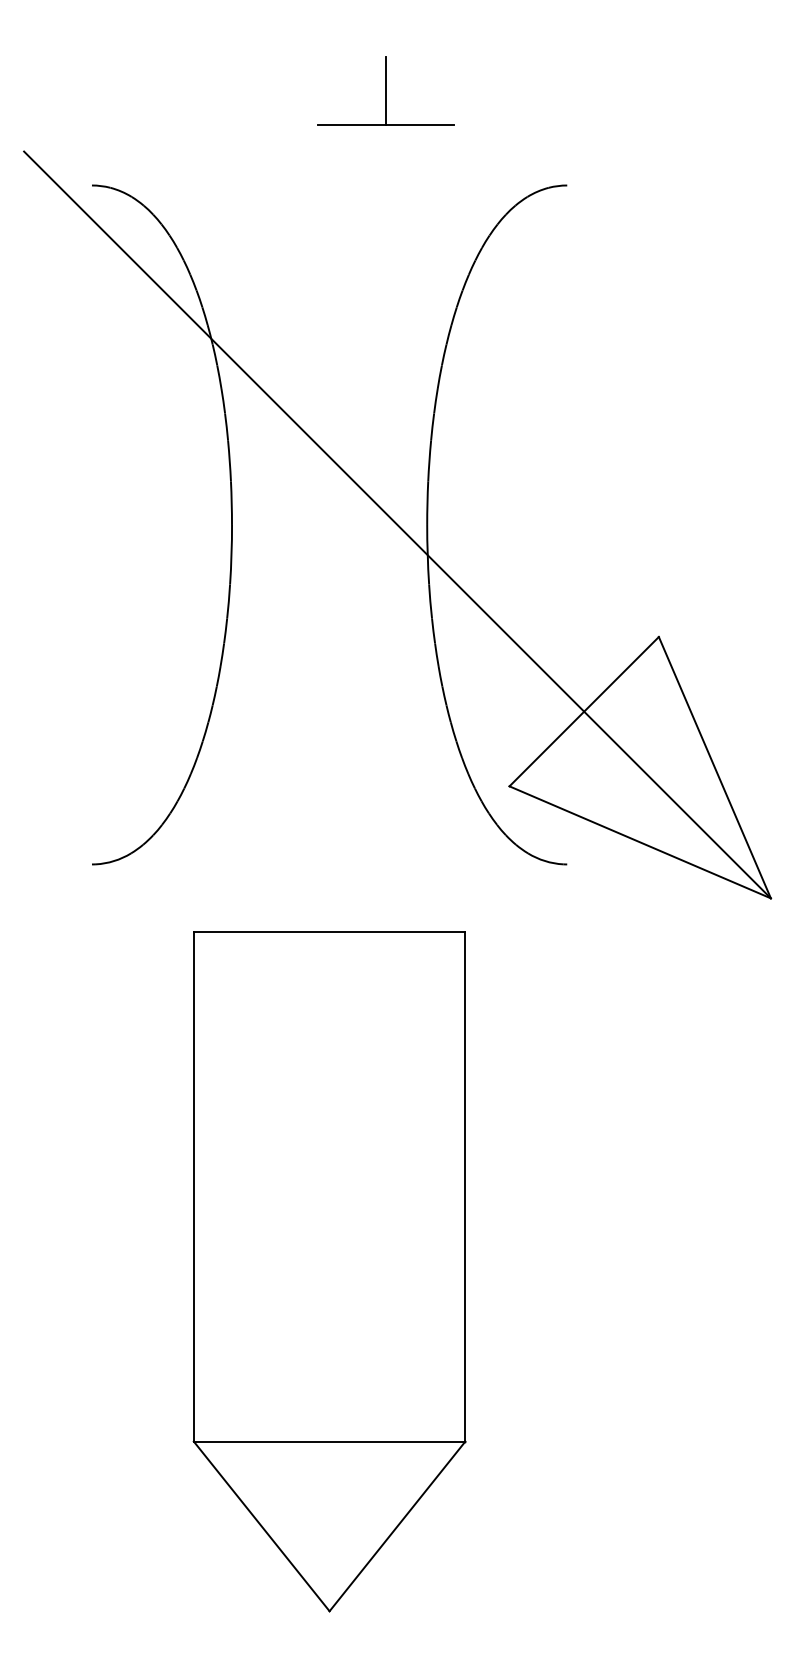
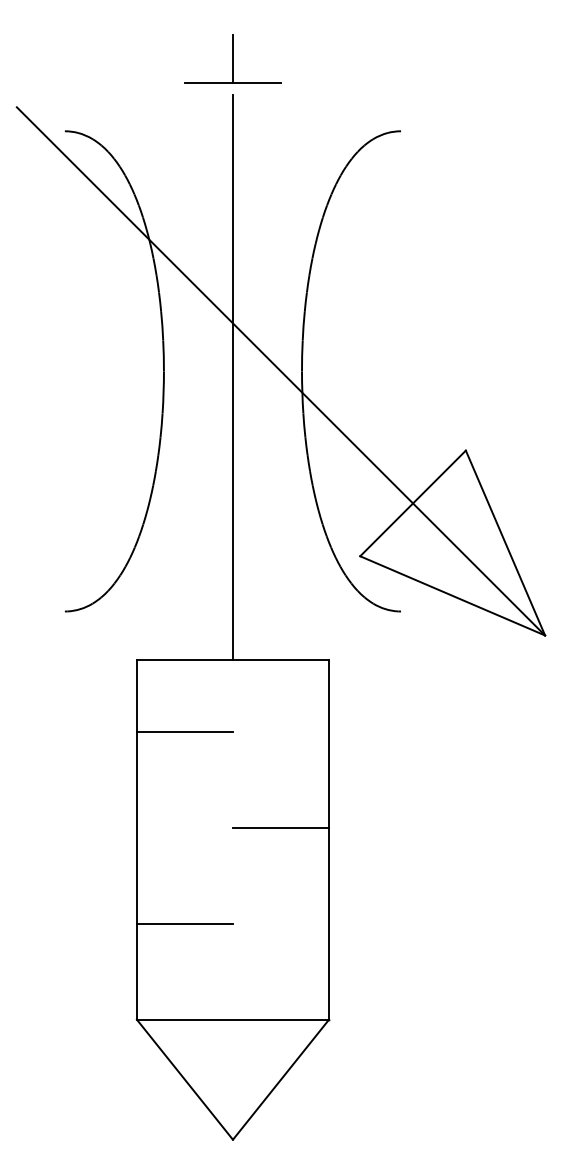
part: (385, 89) -> (232, 58), moved
line: (328, 533) -> (232, 377), added
line: (261, 1034) -> (184, 731), added
line: (396, 1169) -> (280, 827), added
line: (261, 1305) -> (184, 923), added

